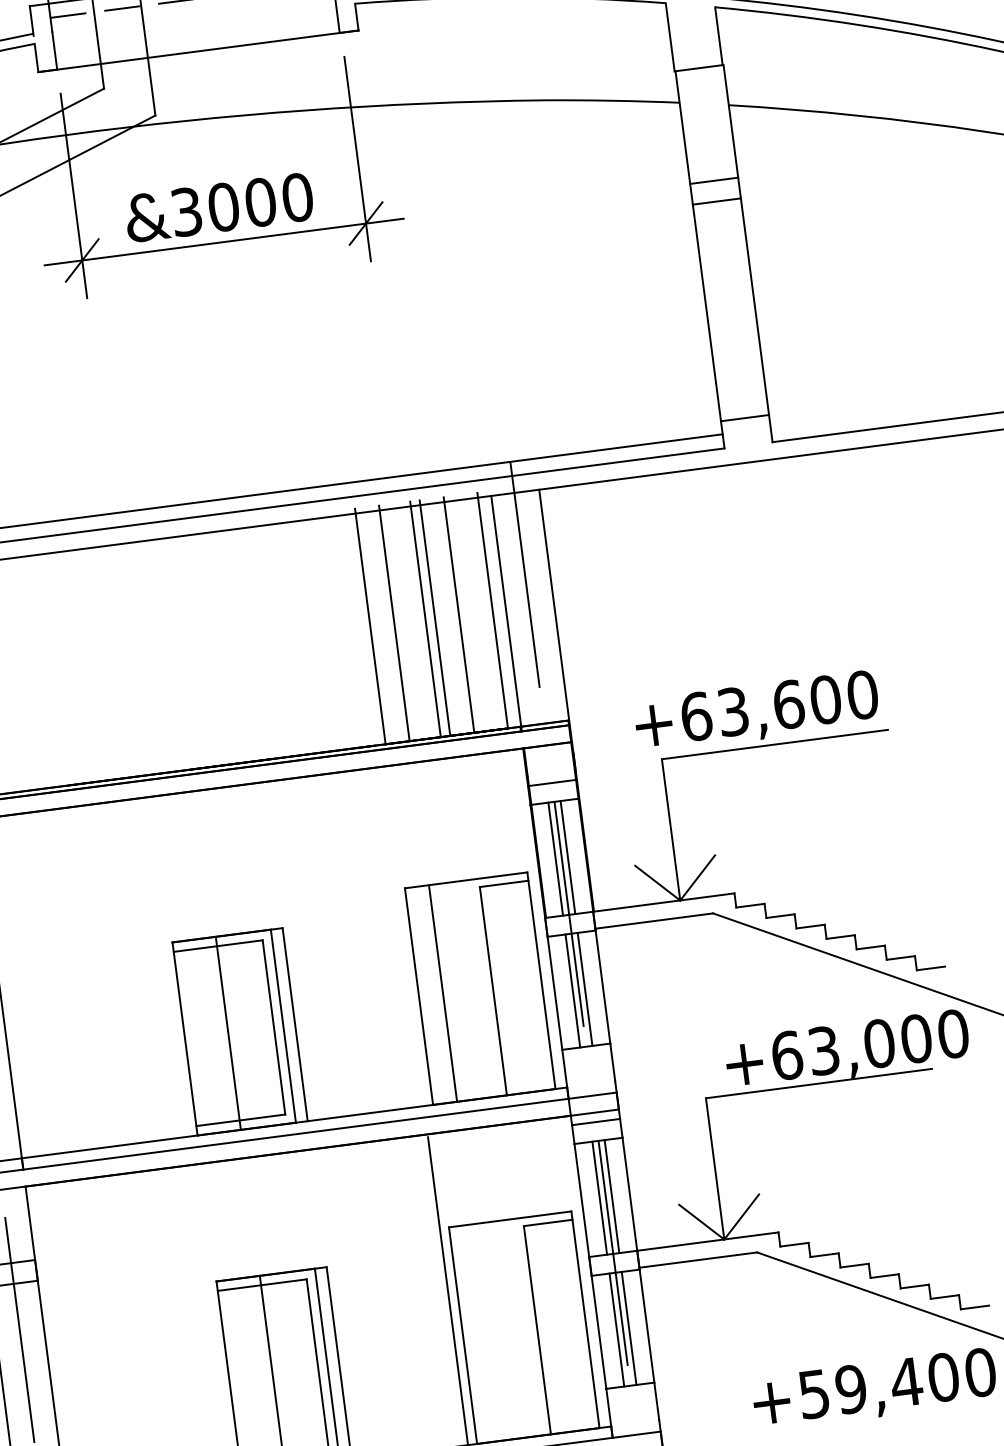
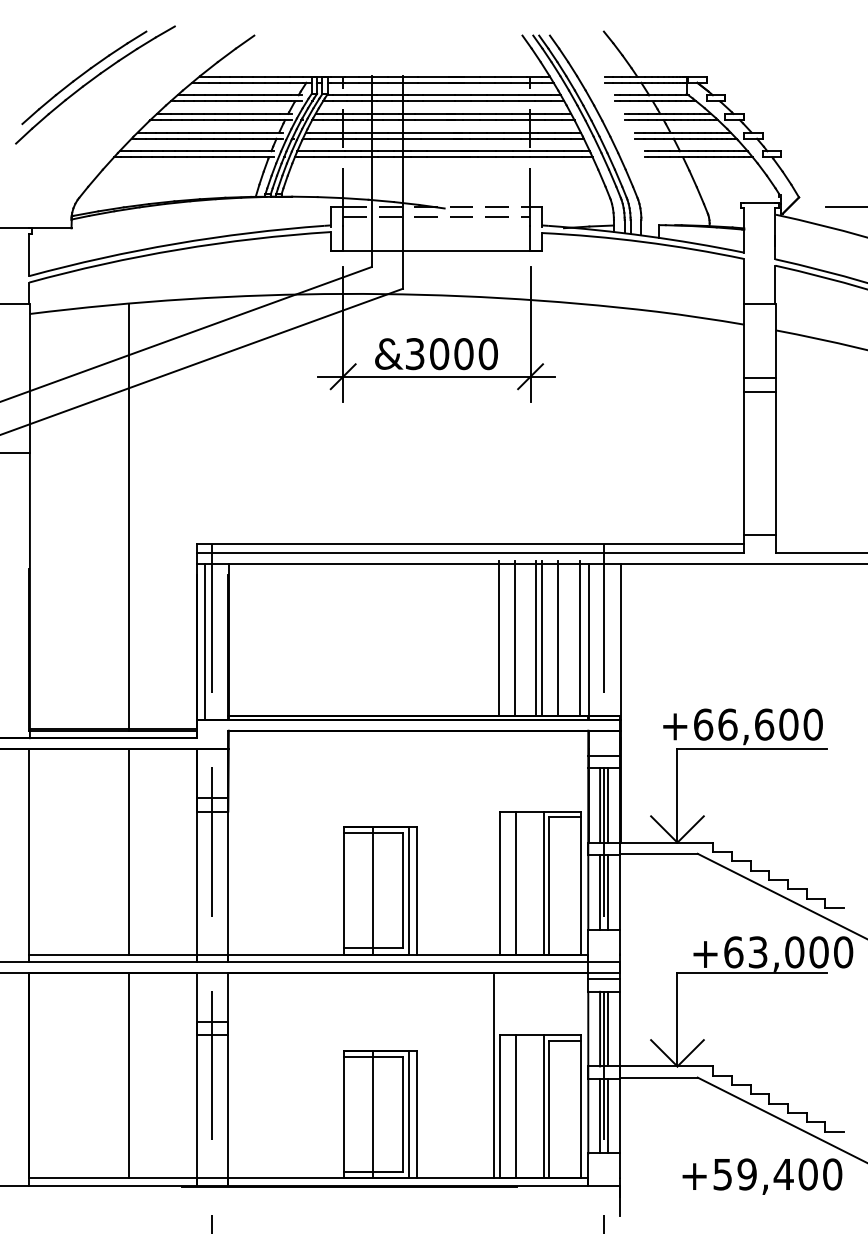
text: (732, 711) -> (727, 724), +63,600 -> +66,600
line: (486, 987) -> (544, 882), added
line: (530, 1326) -> (544, 1106), added
line: (486, 1332) -> (515, 1106), added

